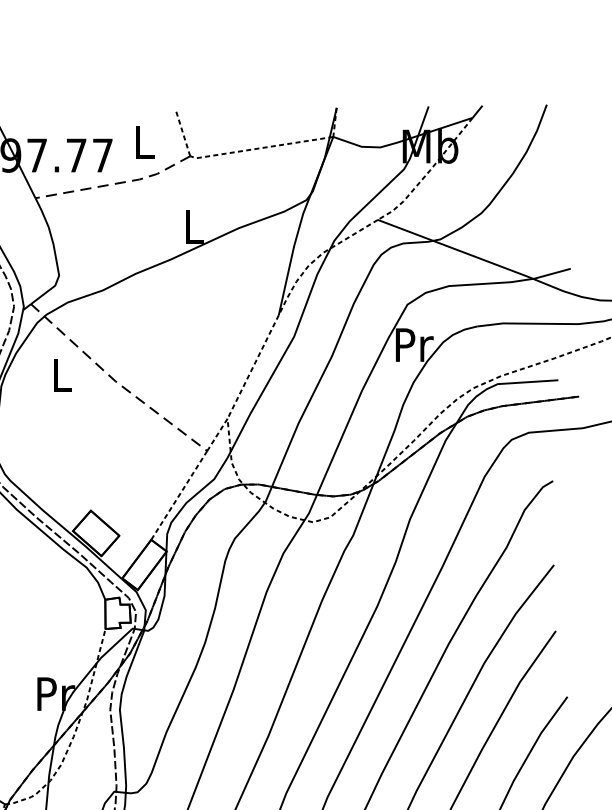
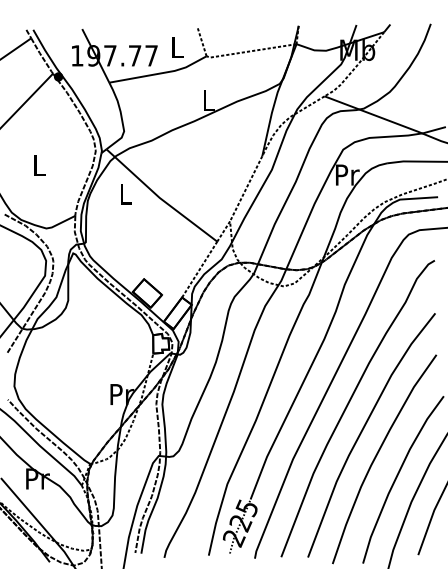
line: (116, 183) -> (160, 73), dashed -> solid
line: (115, 380) -> (159, 197), dashed -> solid

